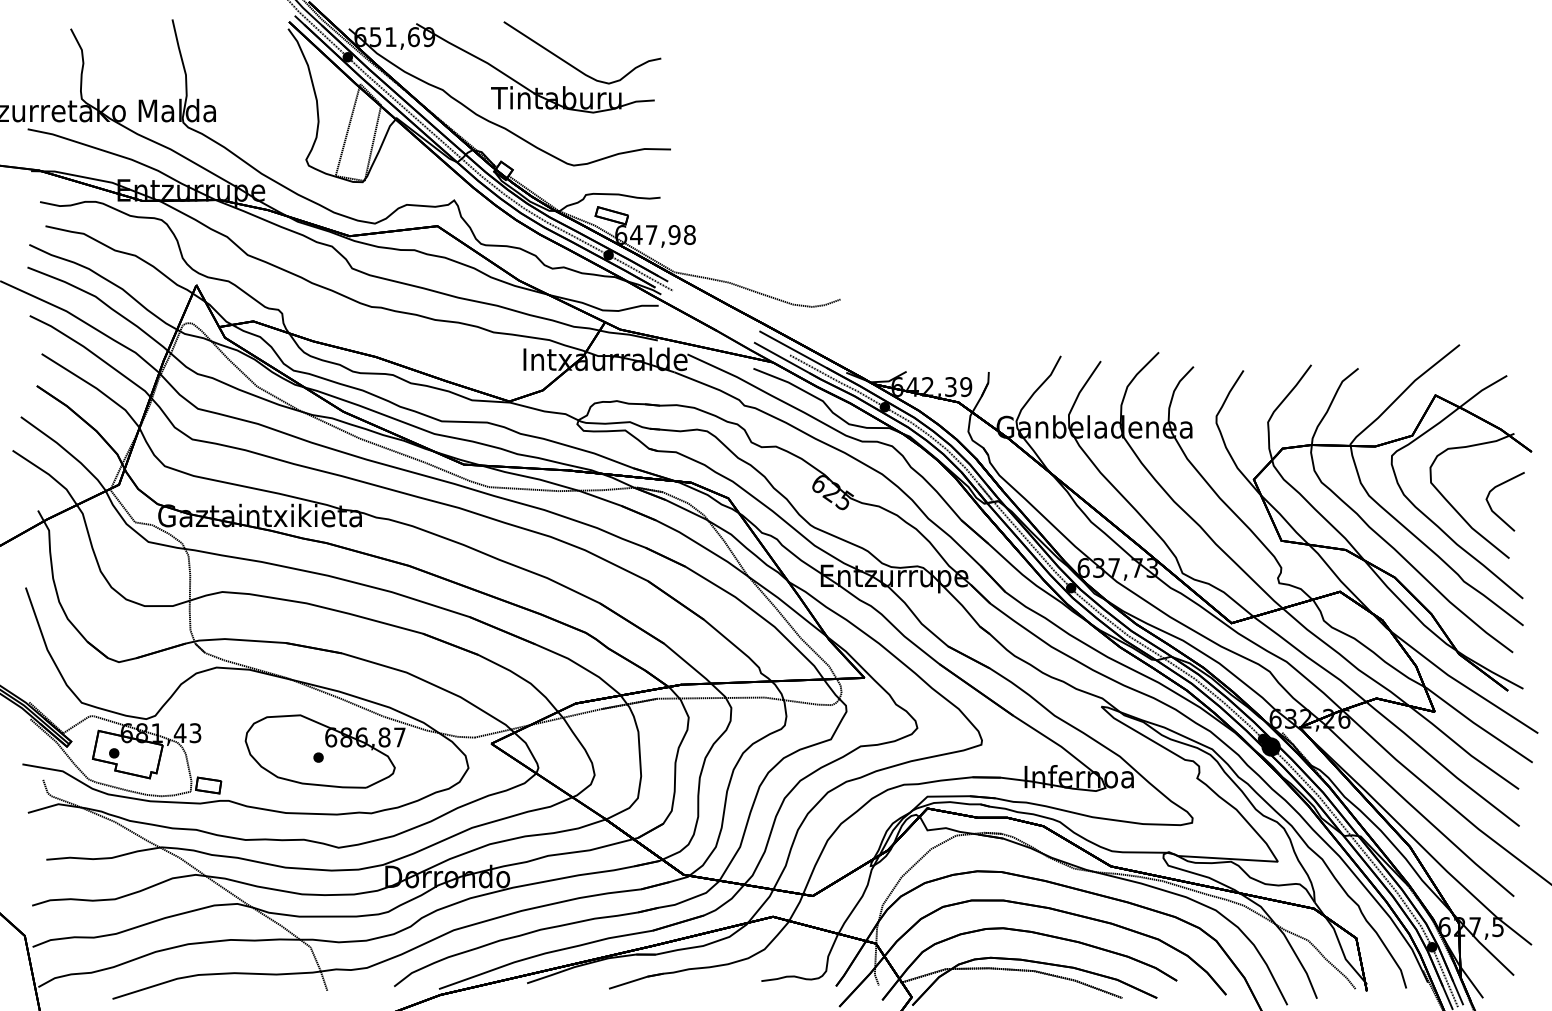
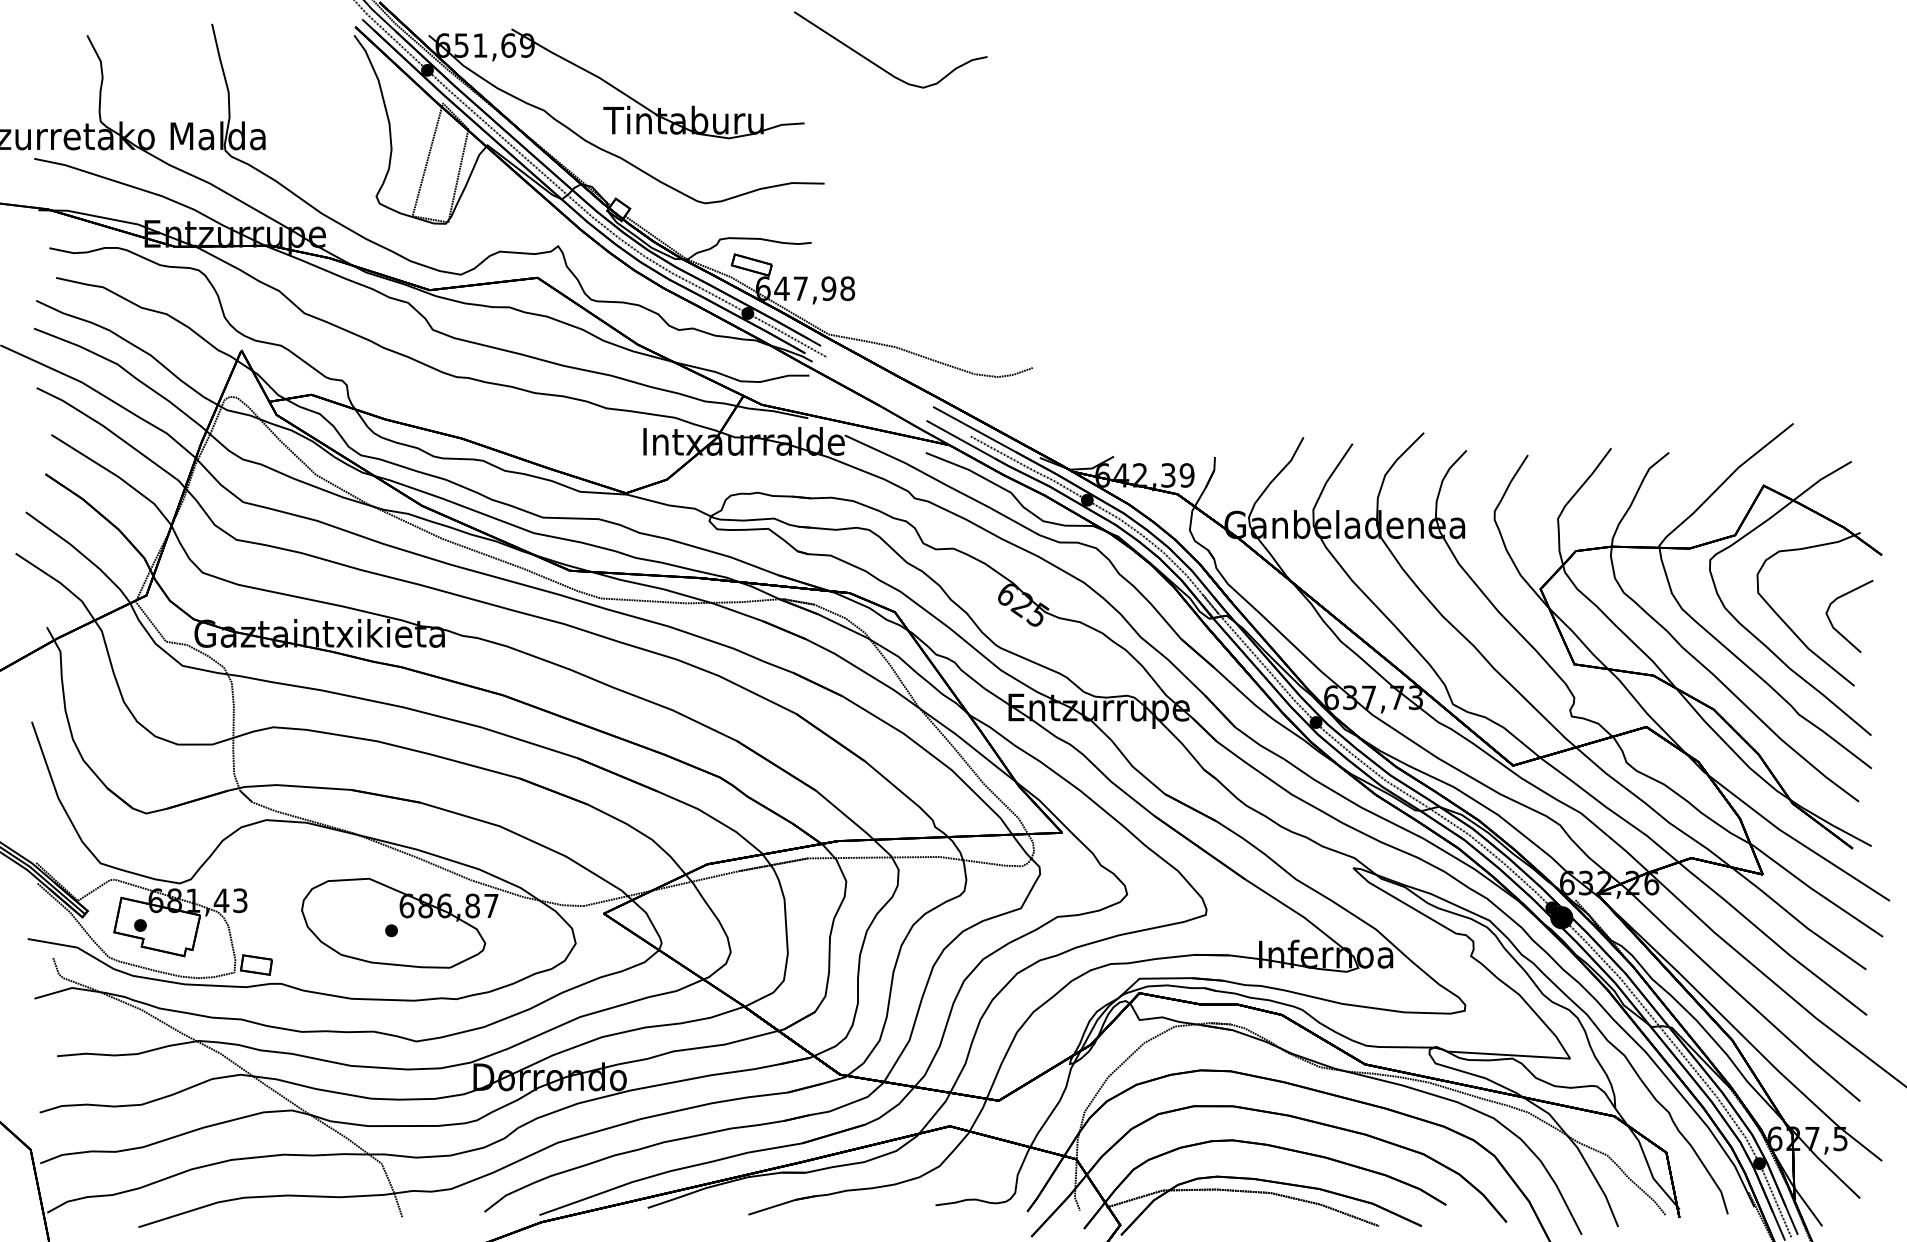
part: (574, 66) -> (880, 66), moved

